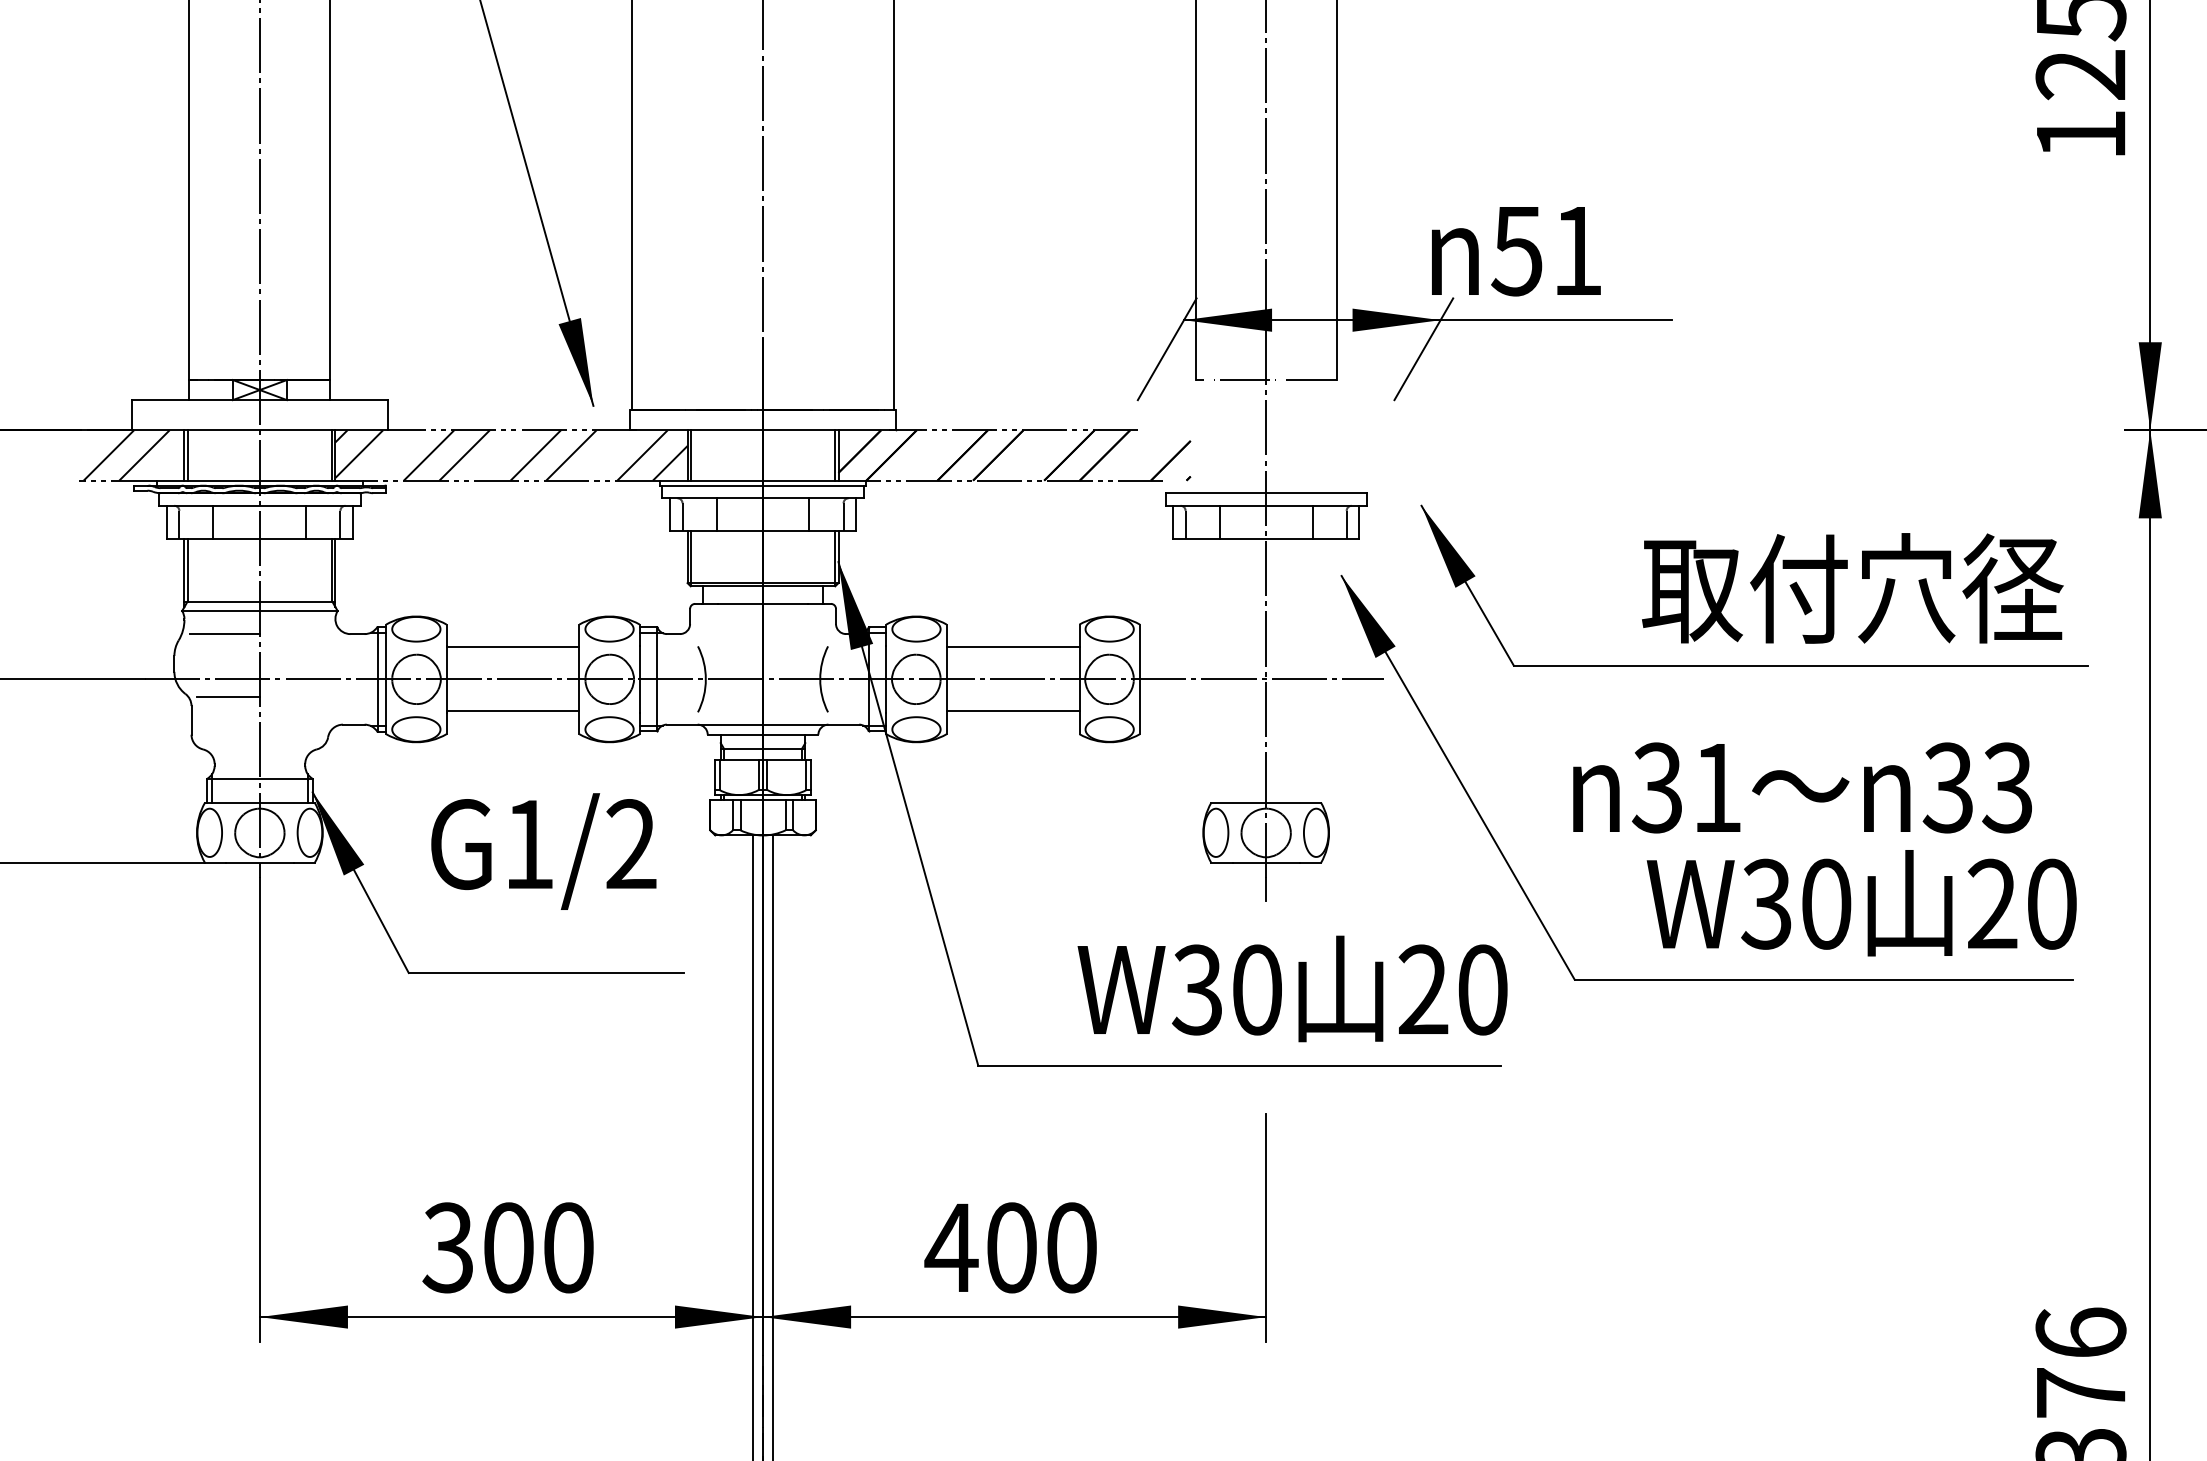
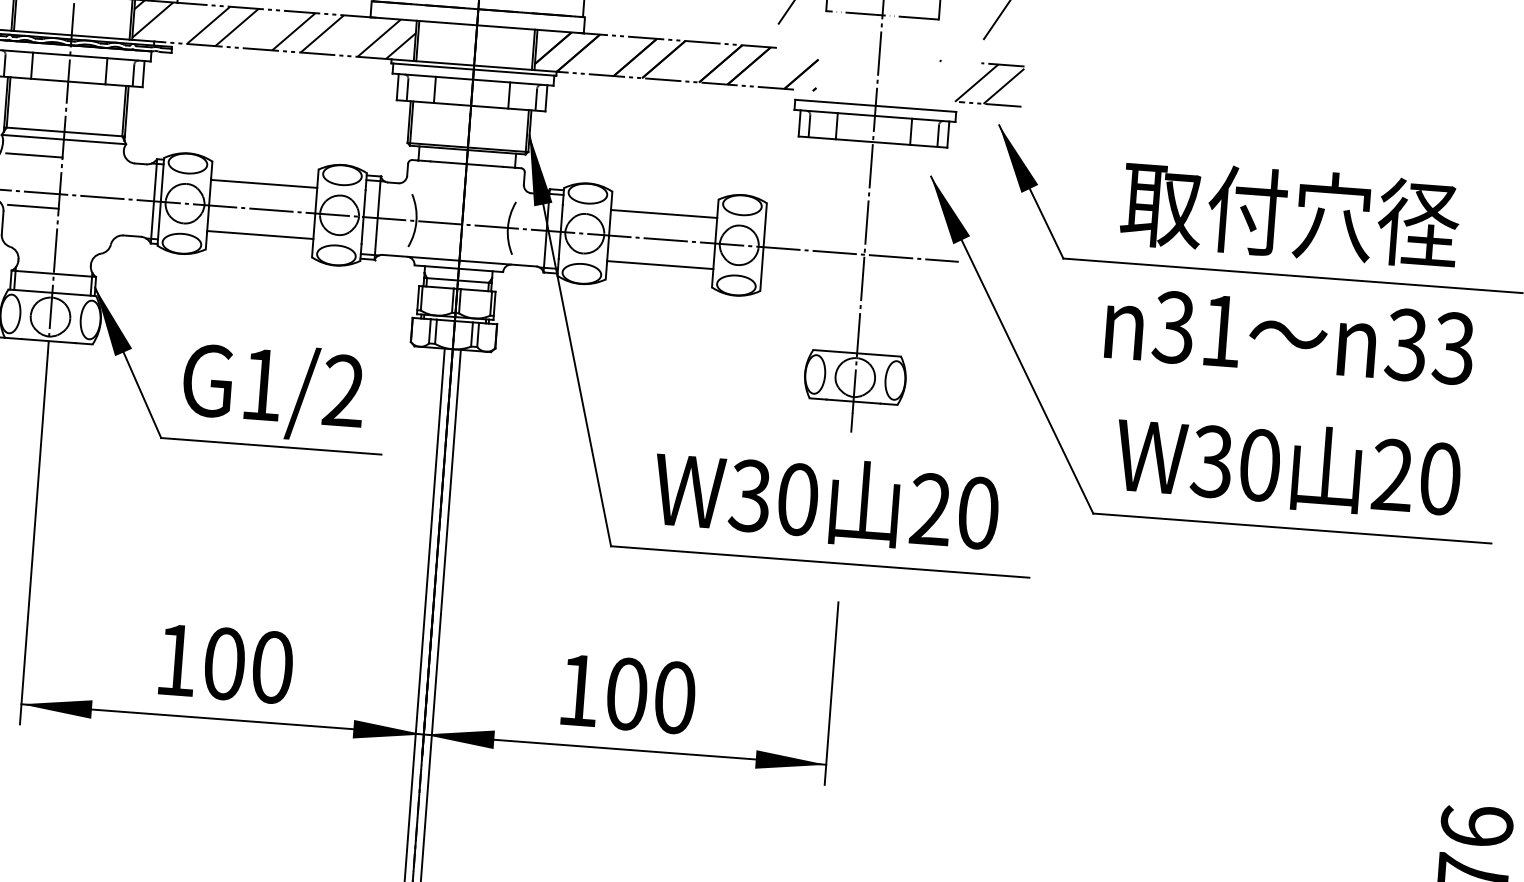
part: (1394, 455) -> (980, 83), added
text: (1852, 588) -> (1290, 213), moved
text: (1802, 787) -> (1289, 335), moved
text: (543, 851) -> (273, 391), moved
text: (1861, 903) -> (1288, 466), moved
text: (1292, 988) -> (826, 500), moved
text: (447, 1247) -> (175, 659), 300 -> 100
text: (951, 1247) -> (578, 690), 400 -> 100

